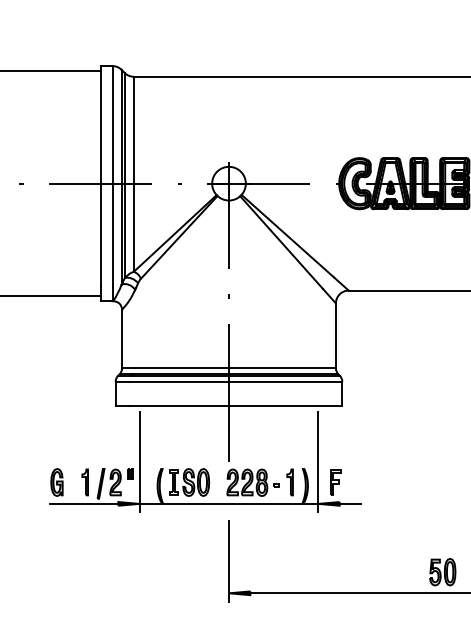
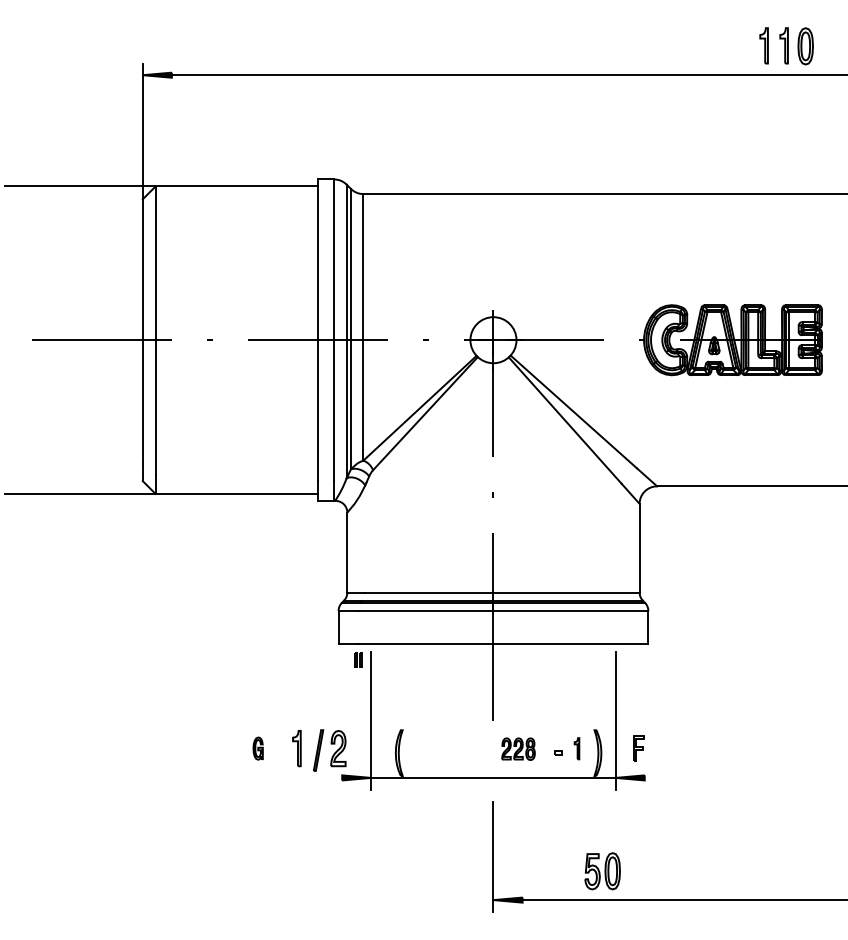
part: (130, 473) -> (358, 659), moved
part: (56, 482) -> (257, 748), size x0.6
part: (189, 482) -> (439, 748), removed
part: (289, 482) -> (576, 748), size x0.6
part: (335, 482) -> (638, 748), size x0.7
part: (247, 483) -> (518, 749), size x0.6
line: (84, 503) -> (295, 777), removed
line: (350, 503) -> (659, 777), removed
part: (442, 572) -> (602, 871), moved

